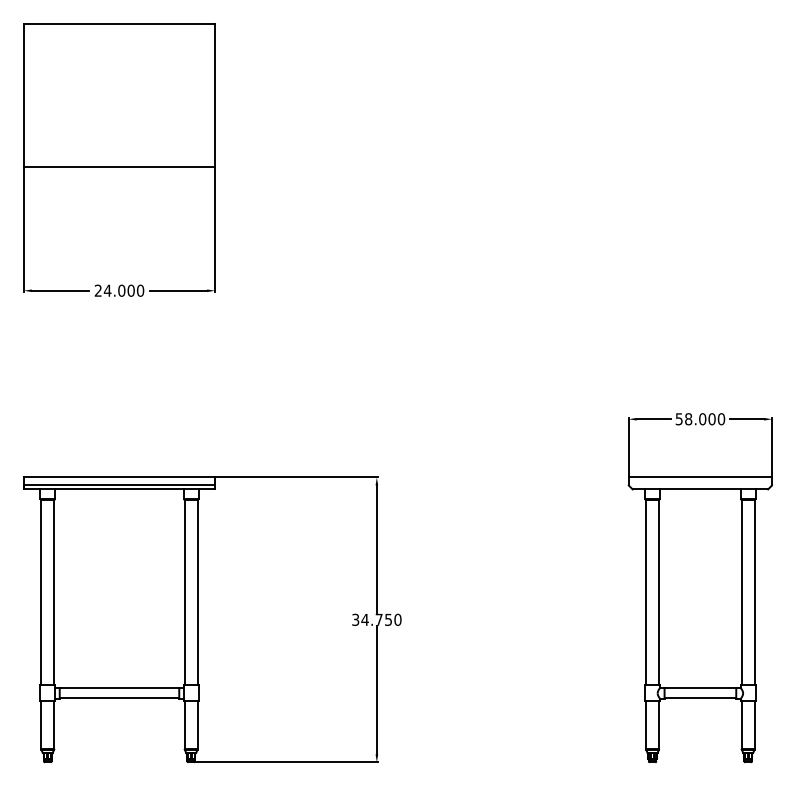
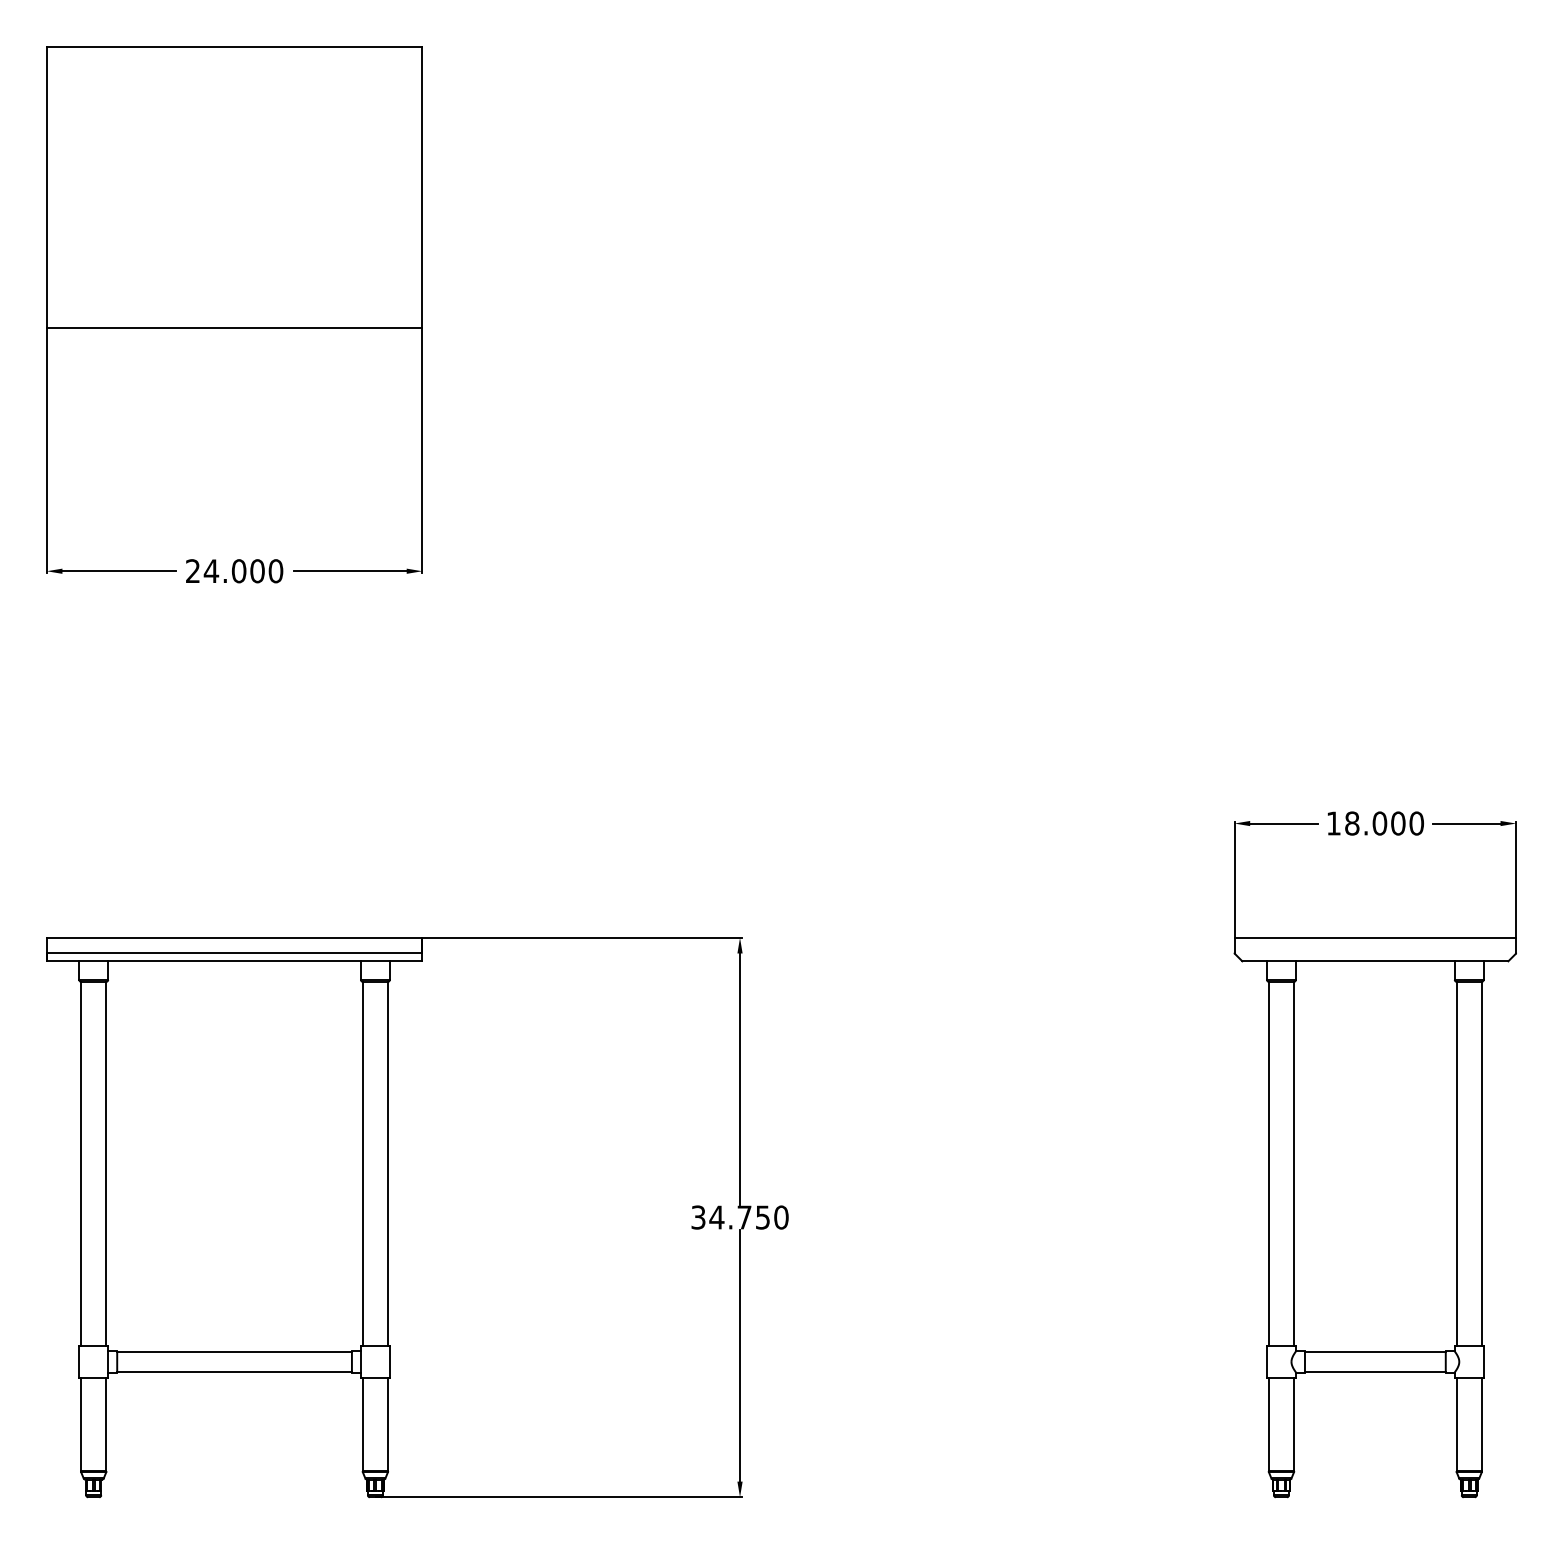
text: (678, 419) -> (1332, 824), 58.000 -> 18.000

